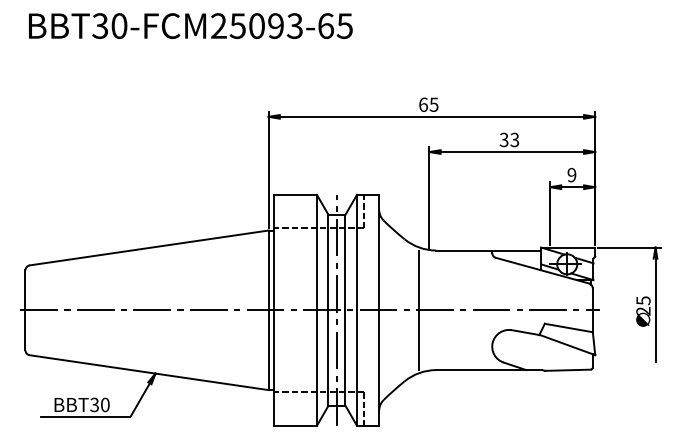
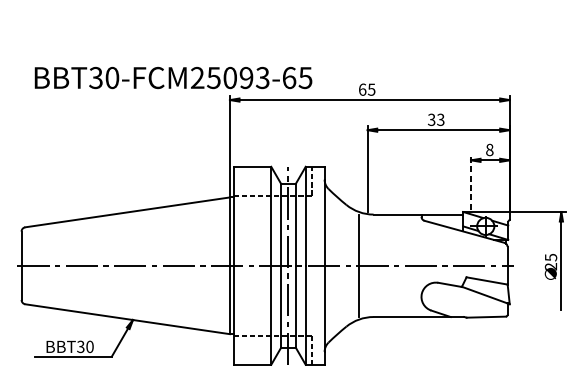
text: (190, 25) -> (173, 77), moved
text: (571, 175) -> (489, 150), 9 -> 8
line: (550, 213) -> (471, 182), solid -> dashed

